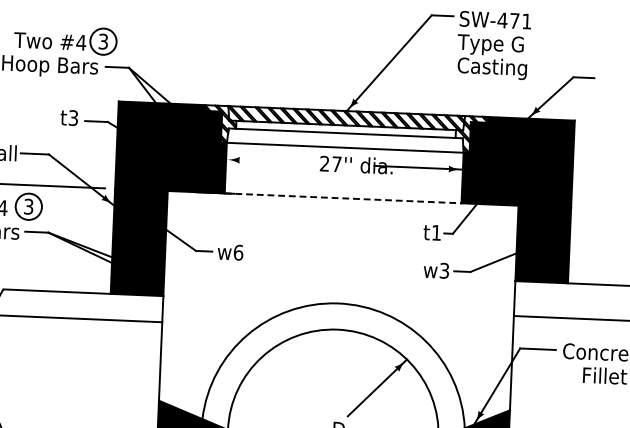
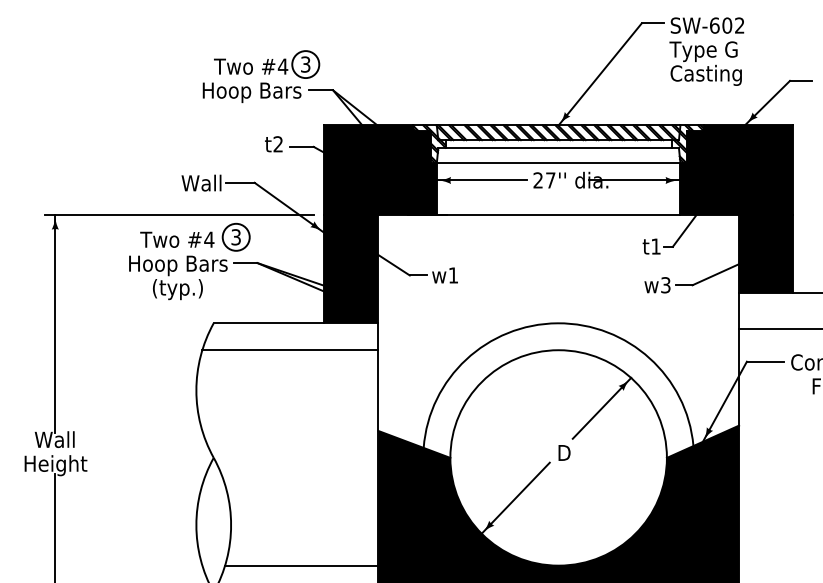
text: (514, 20) -> (726, 25), SW-471 -> SW-602
text: (72, 118) -> (277, 144), t3 -> t2
line: (269, 161) -> (481, 180), added
line: (342, 198) -> (558, 215), dashed -> solid
text: (238, 252) -> (453, 275), w6 -> w1

